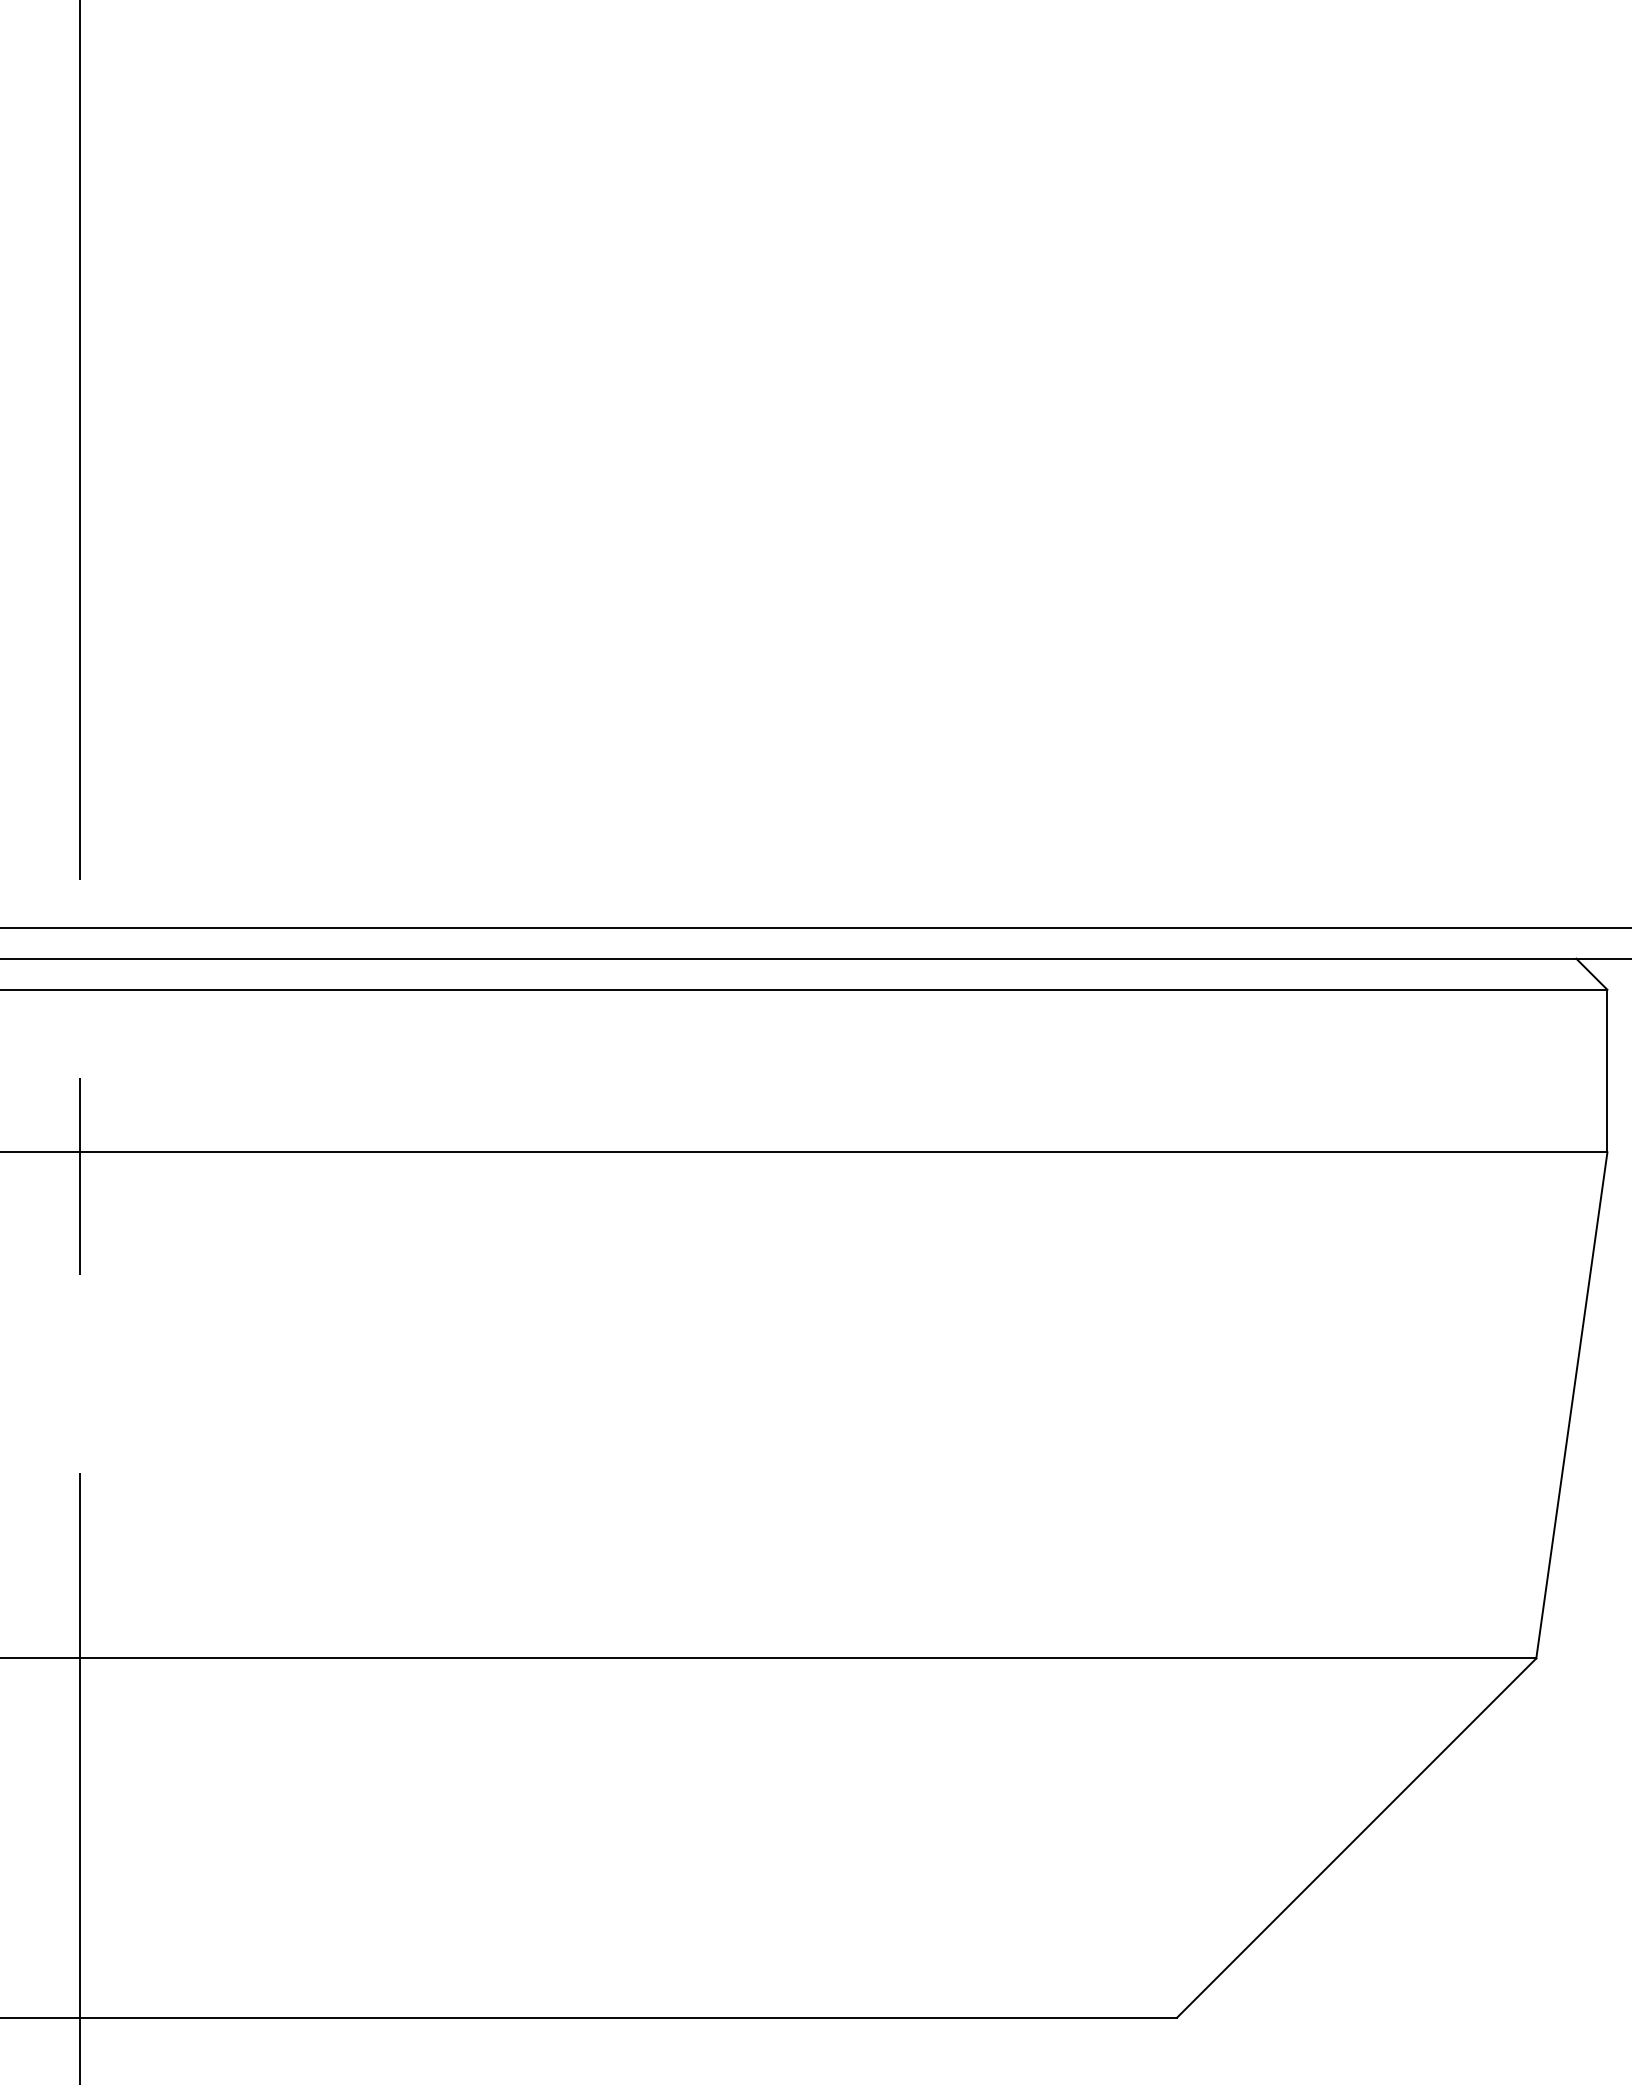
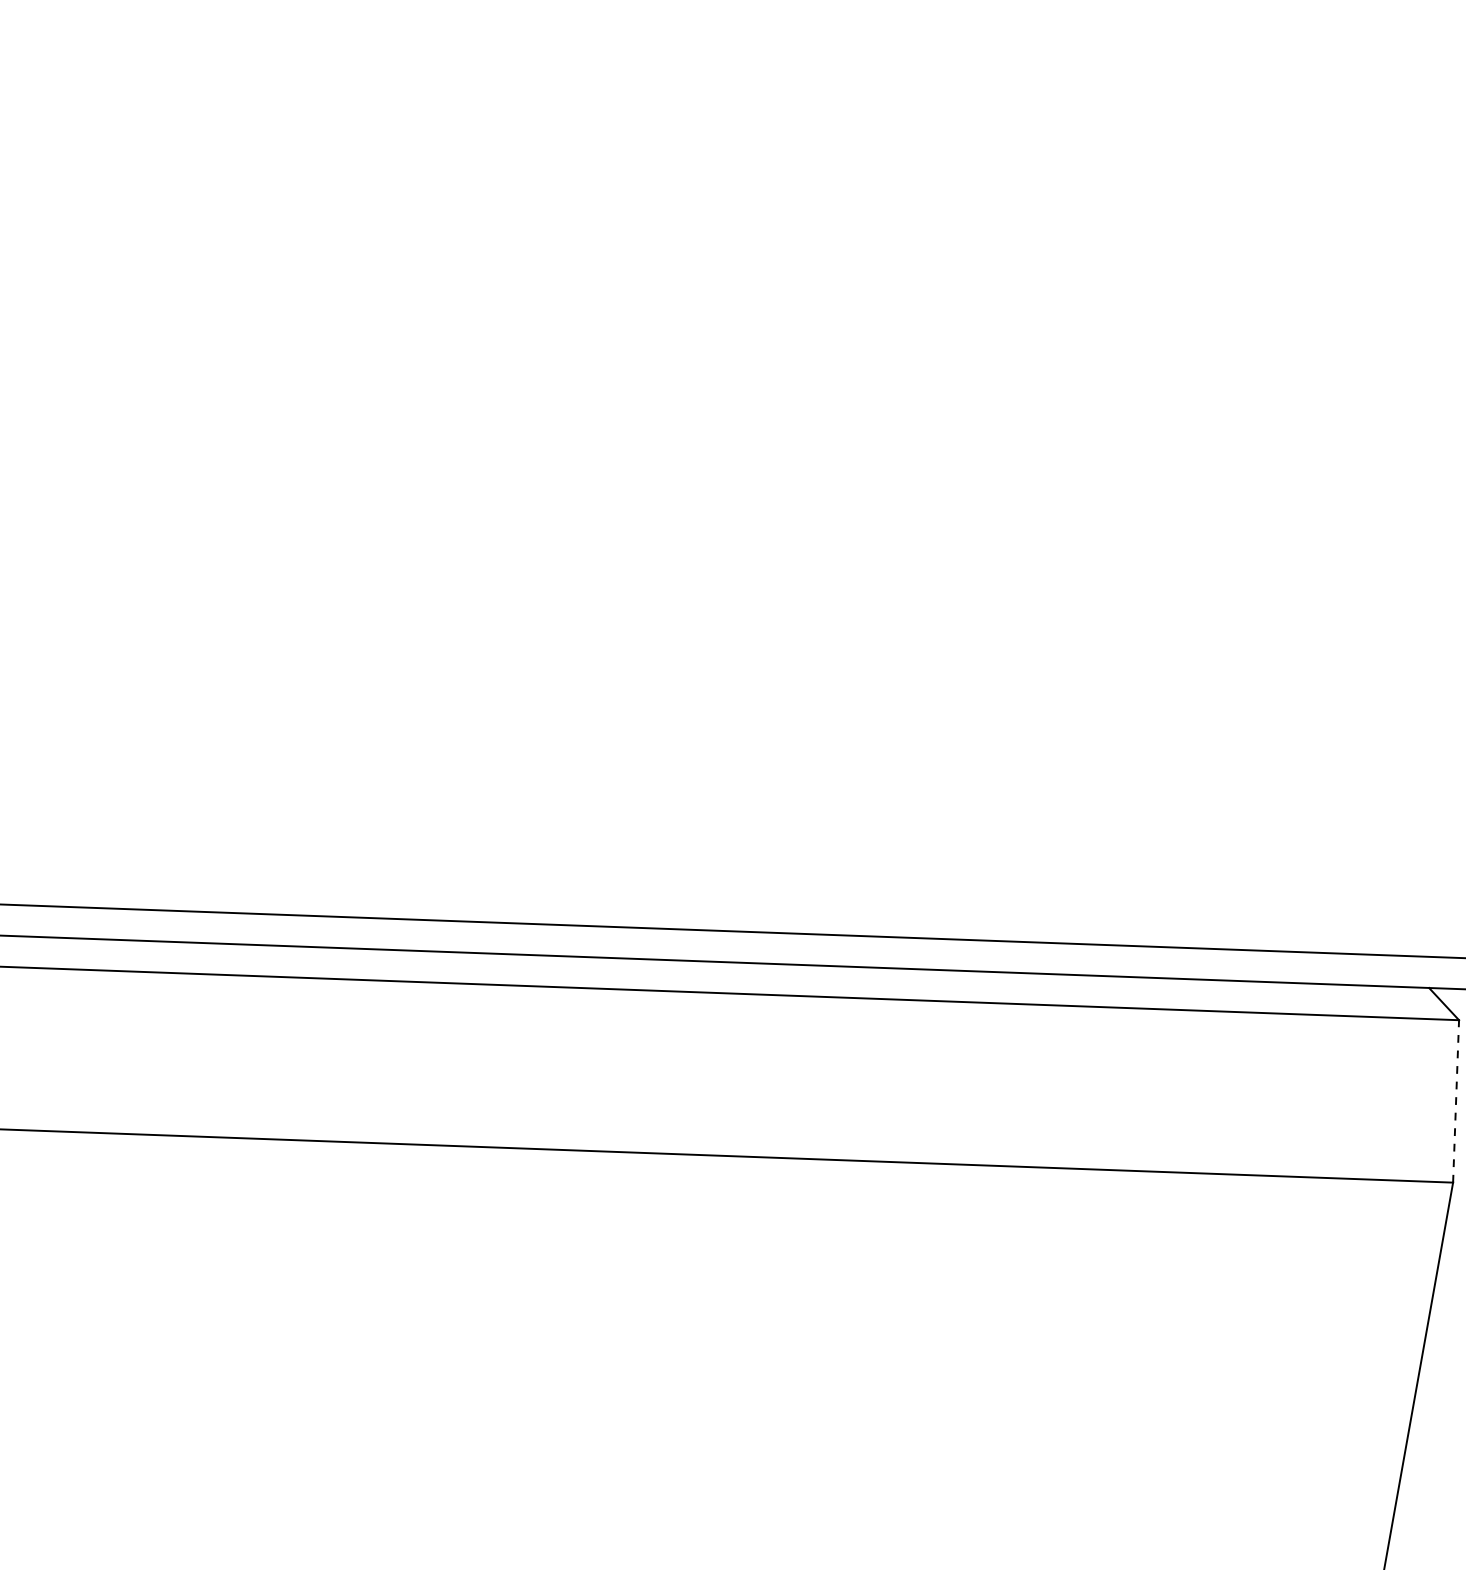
line: (1607, 1070) -> (1456, 1100), solid -> dashed

